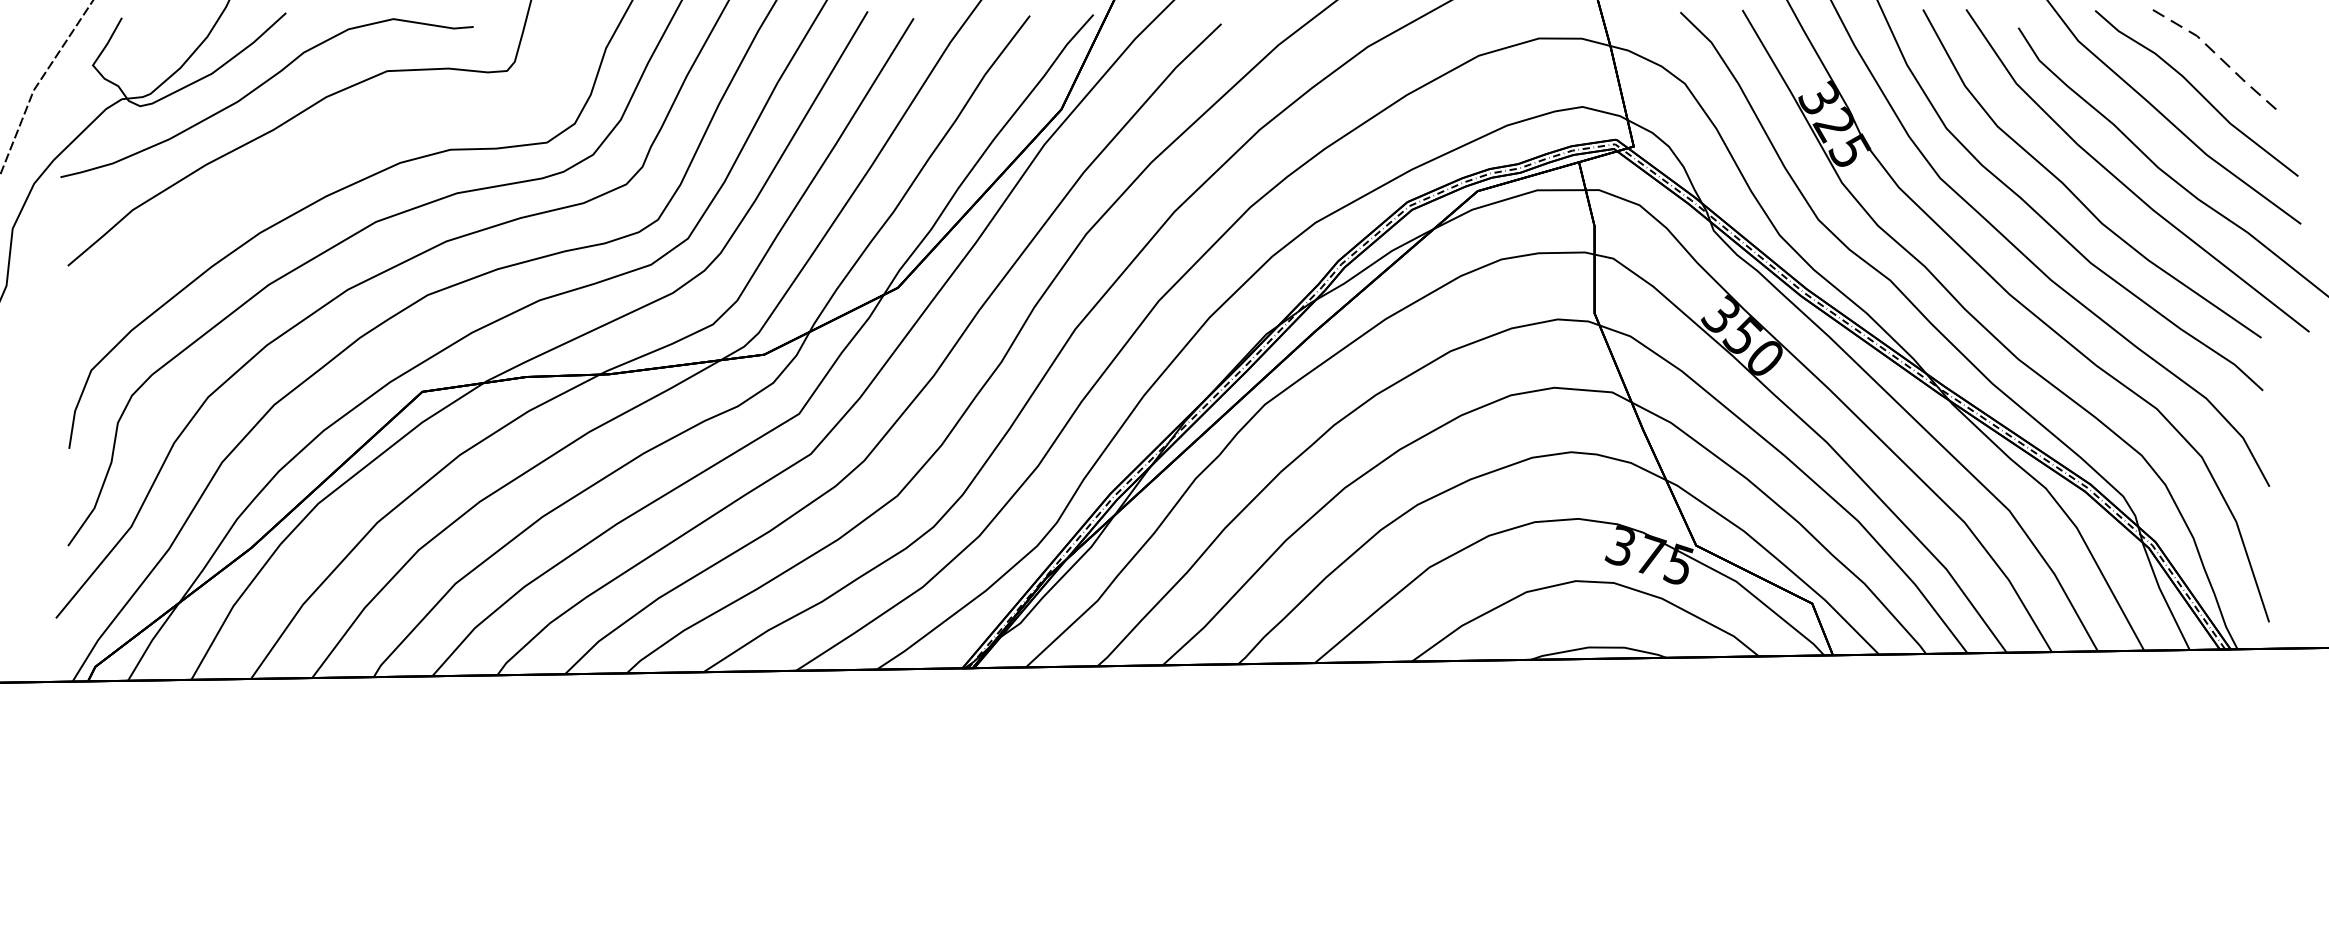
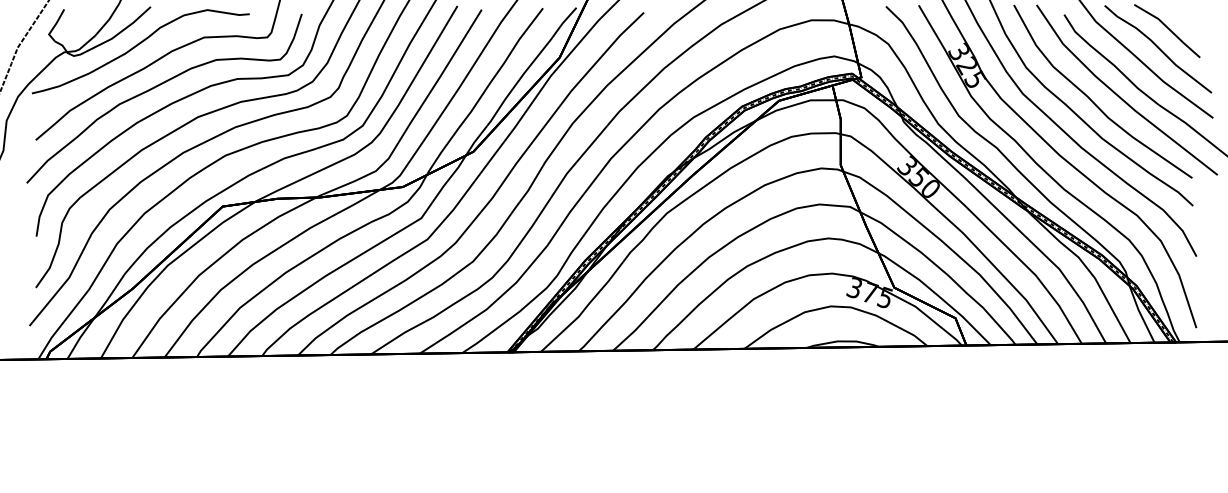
line: (2216, 54) -> (1168, 28), dashed -> solid
curve: (300, 164) -> (158, 86), added

